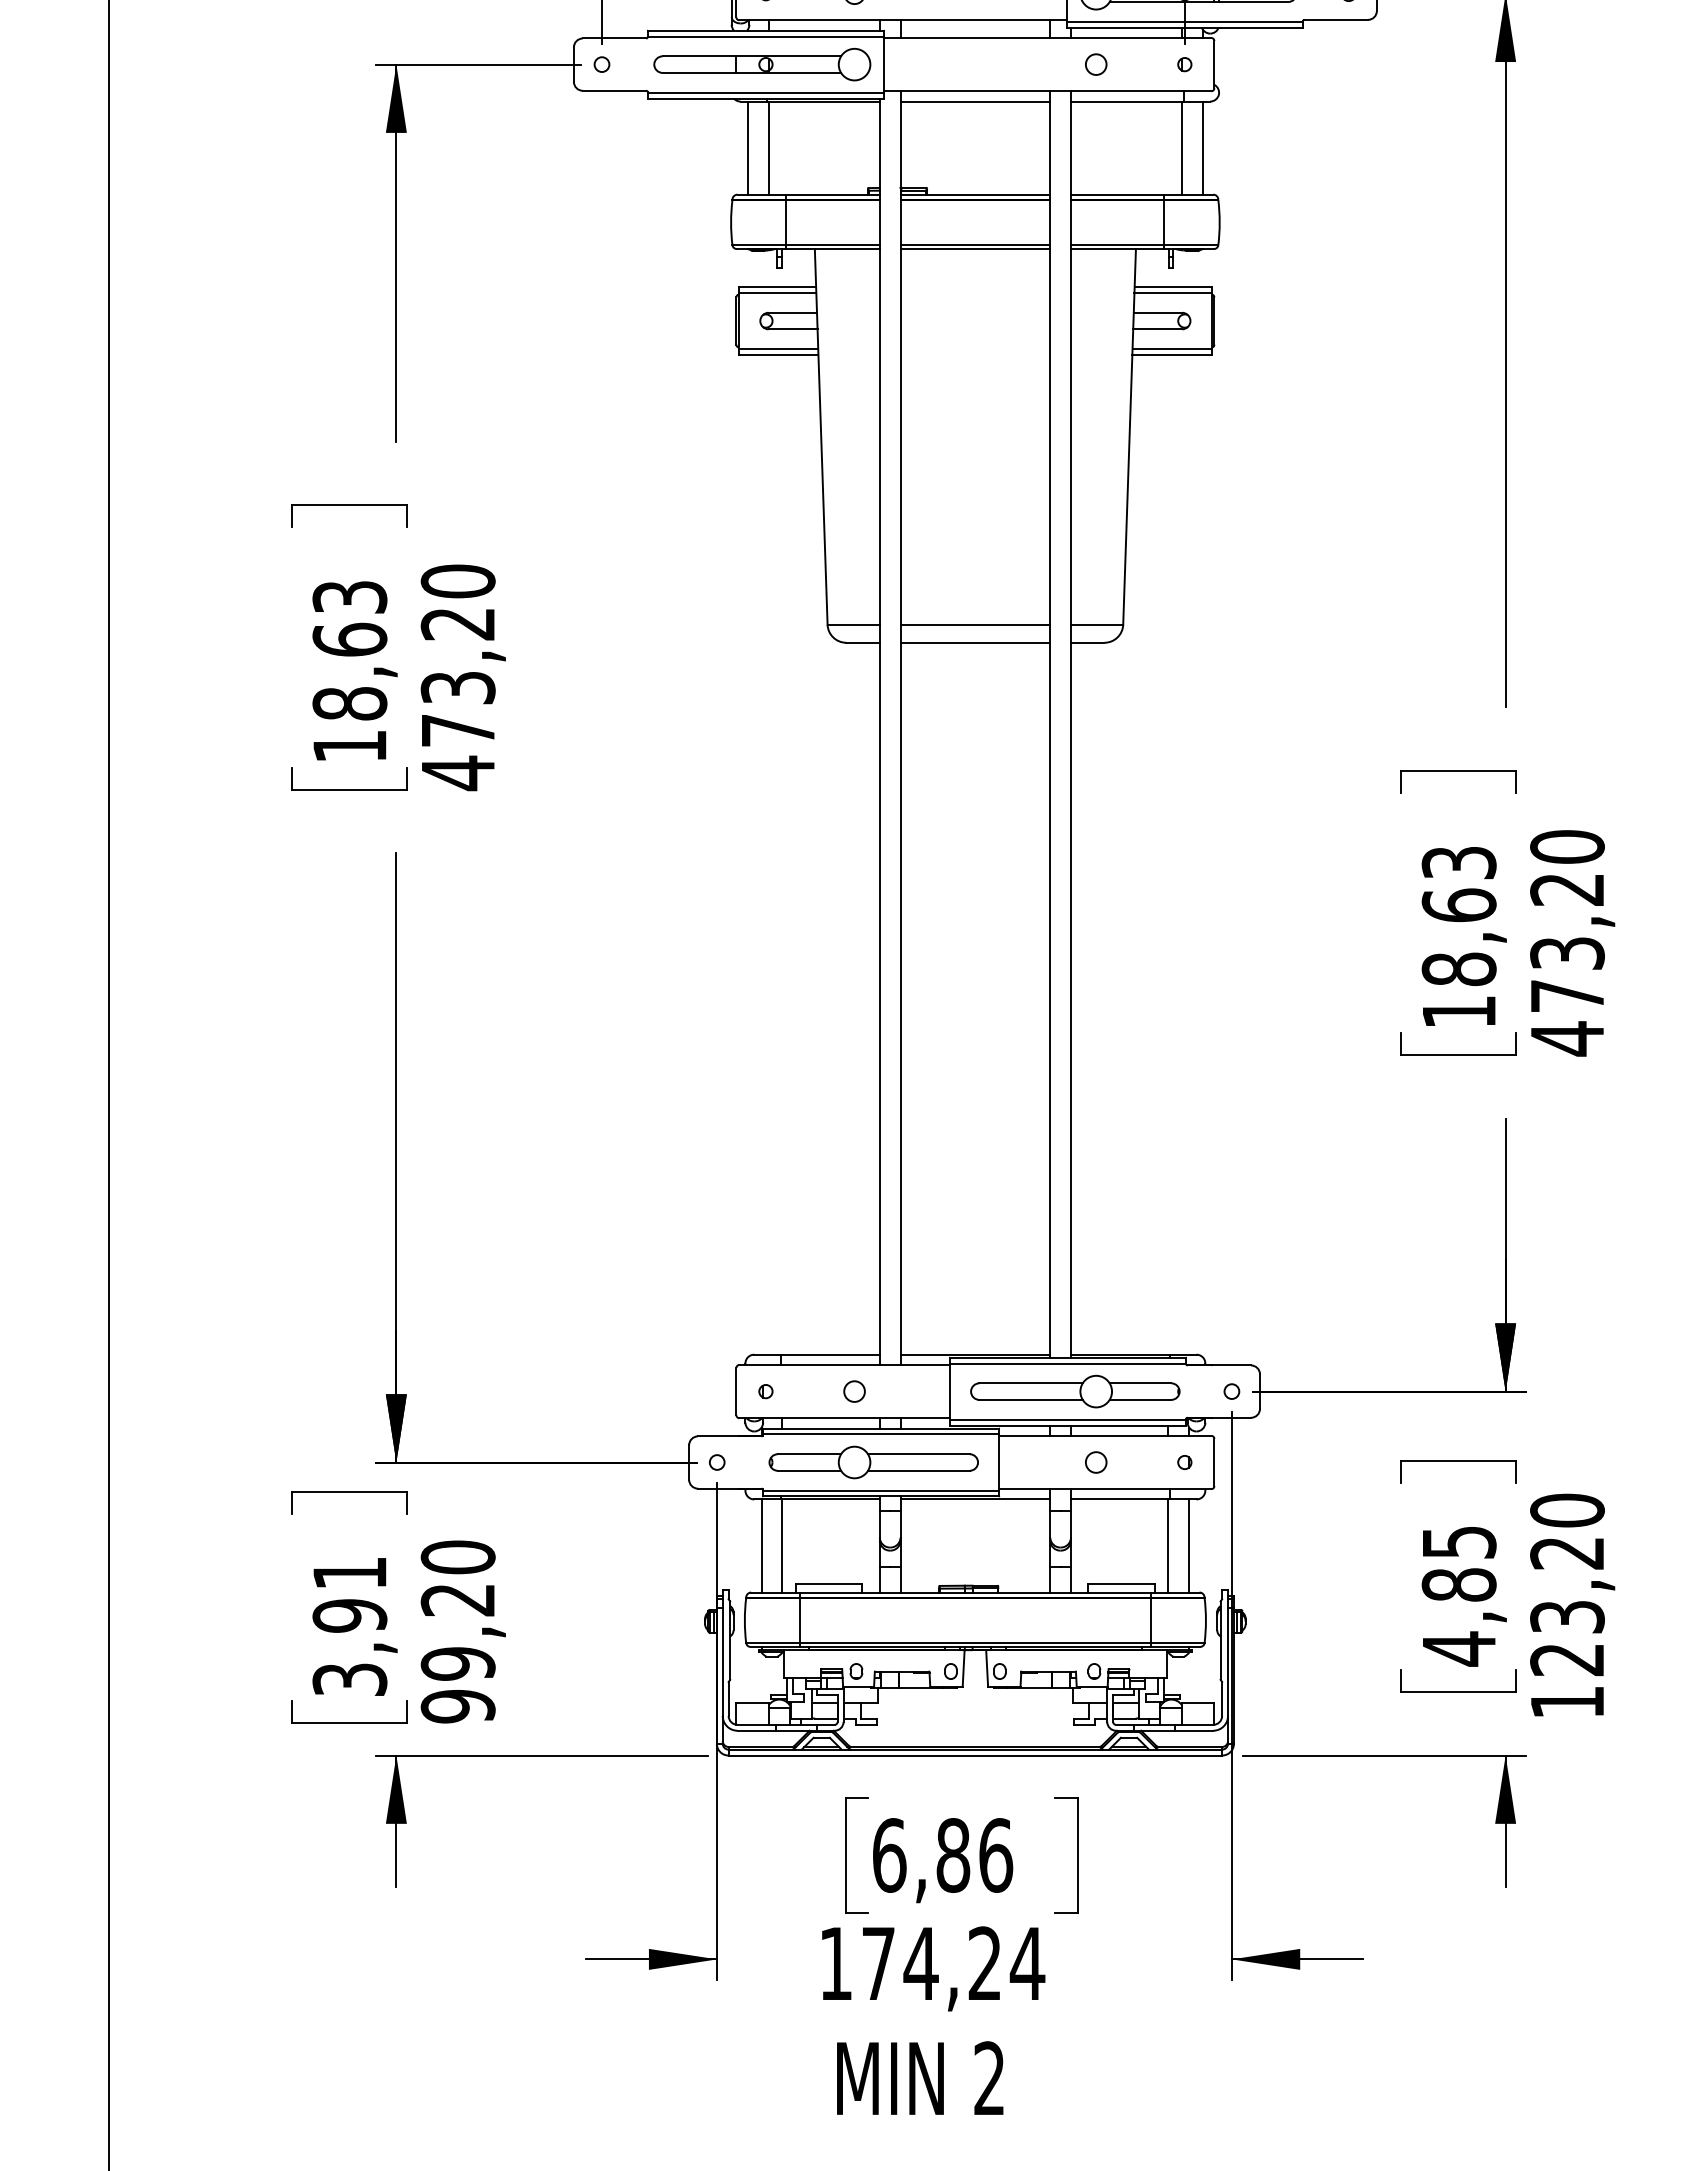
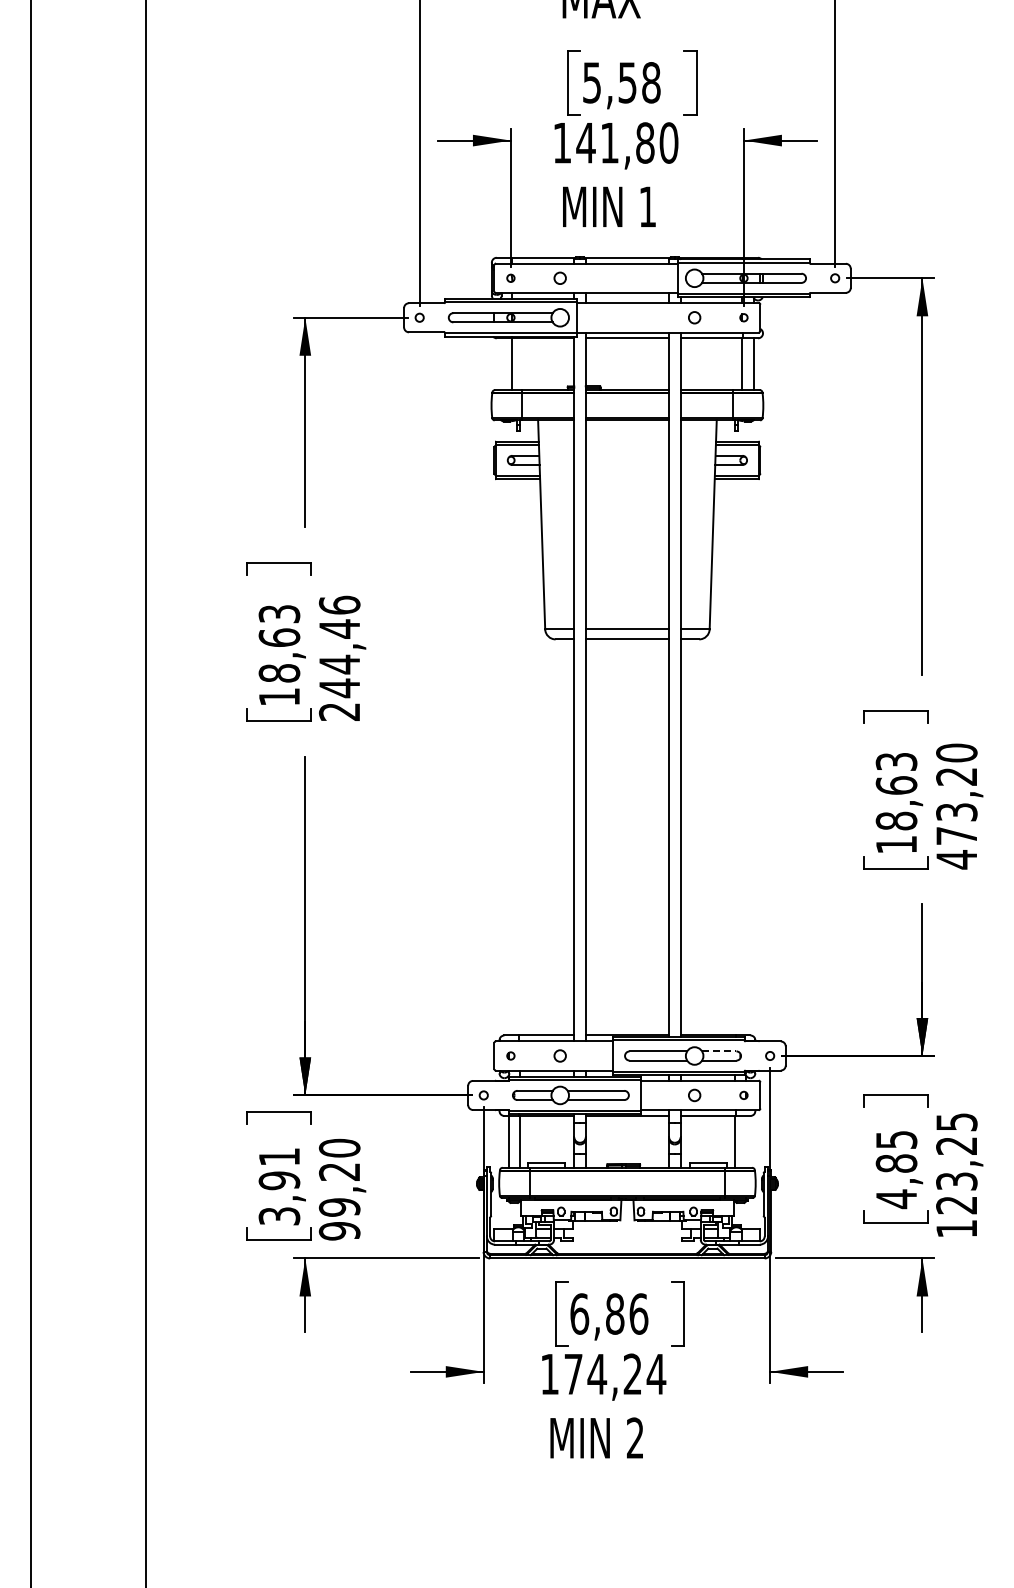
line: (747, 148) -> (500, 364), removed
text: (457, 677) -> (339, 658), 473,20 -> 244,46
line: (1140, 1383) -> (719, 1051), solid -> dashed
text: (1566, 1509) -> (956, 1121), 123,20 -> 123,25
line: (1189, 1545) -> (746, 1141), removed

